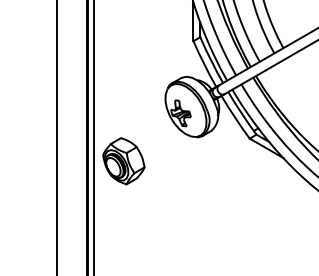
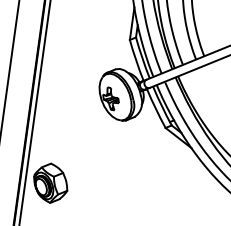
part: (123, 161) -> (50, 183), moved

